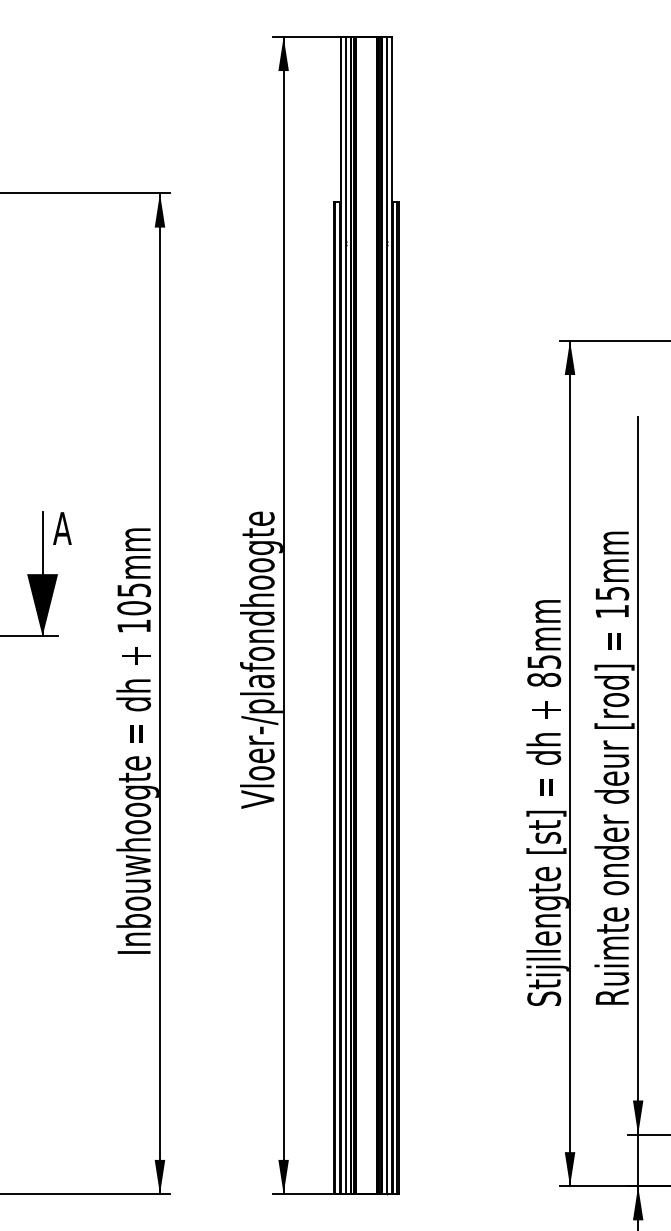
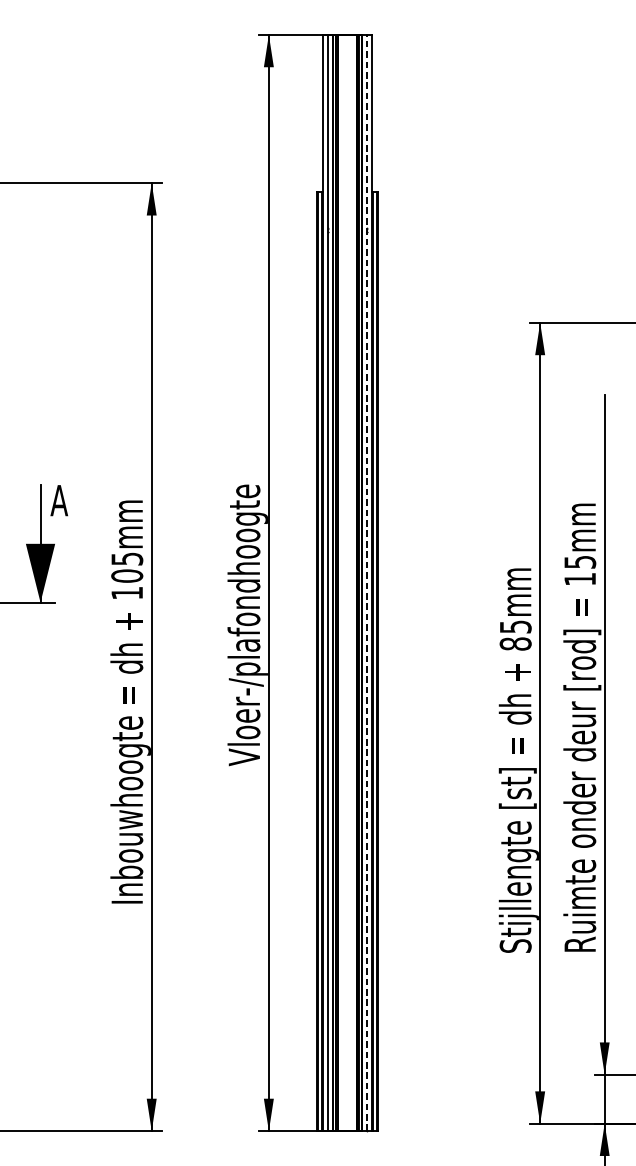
line: (387, 615) -> (367, 583), solid -> dashed

